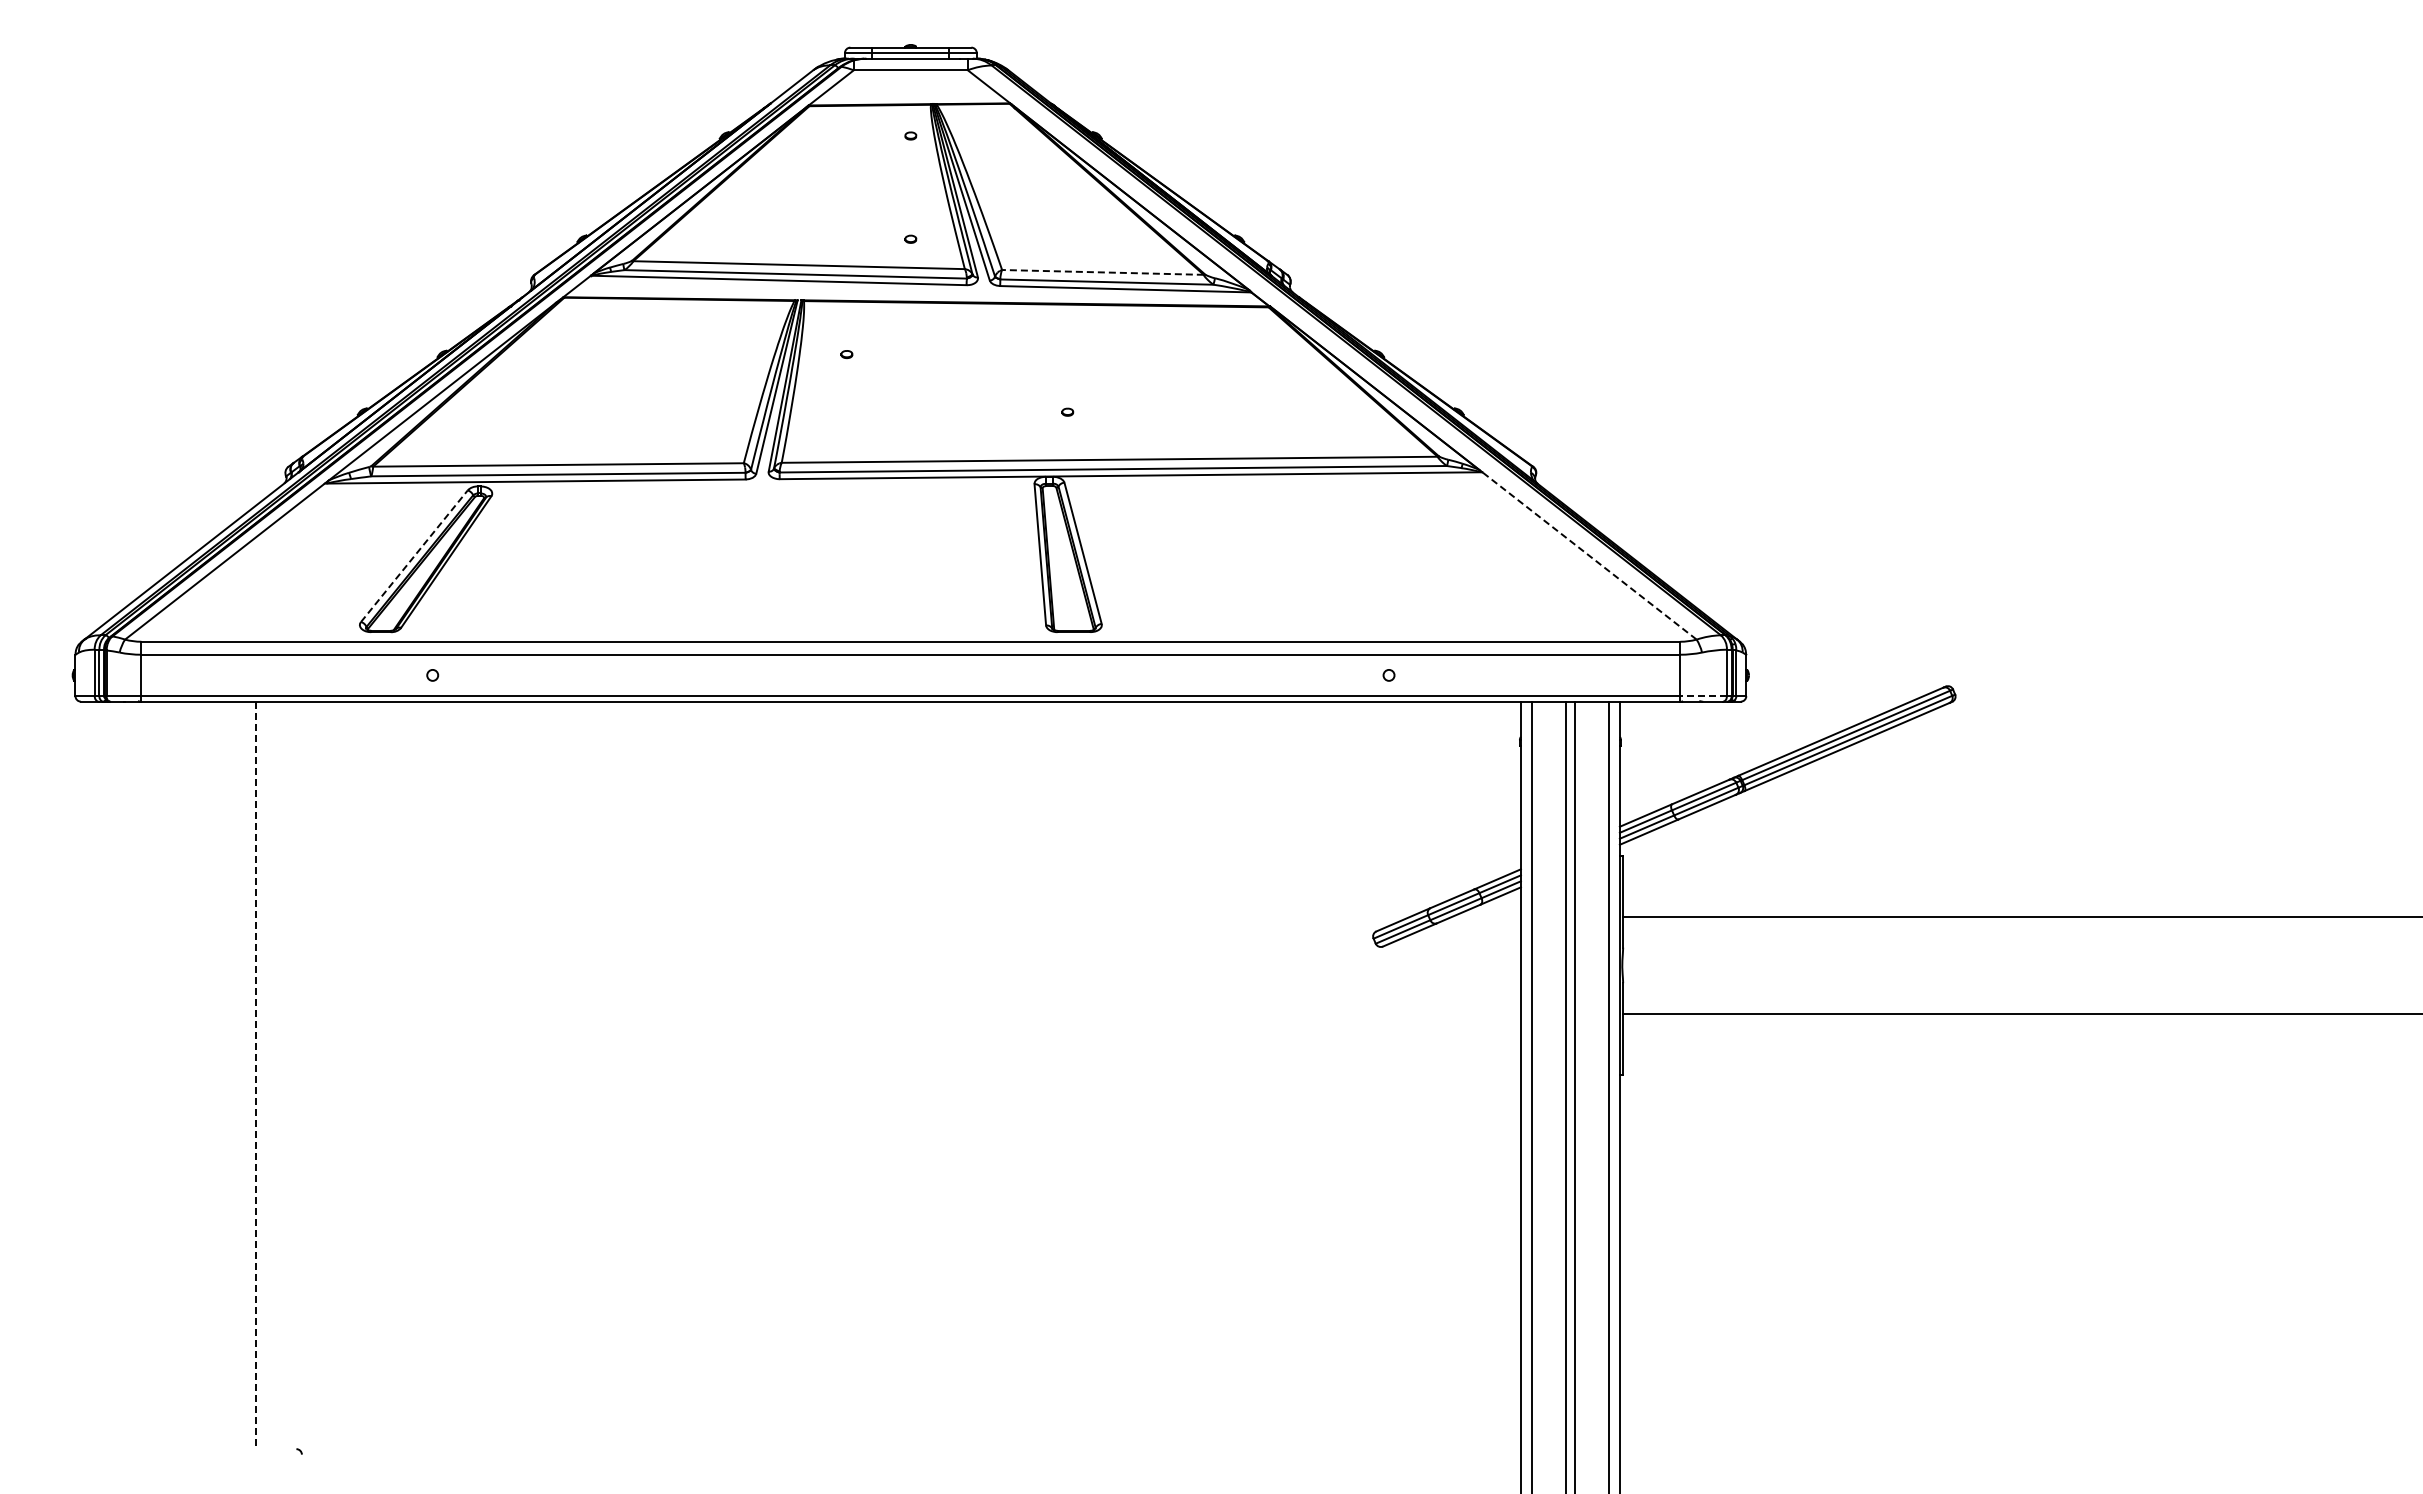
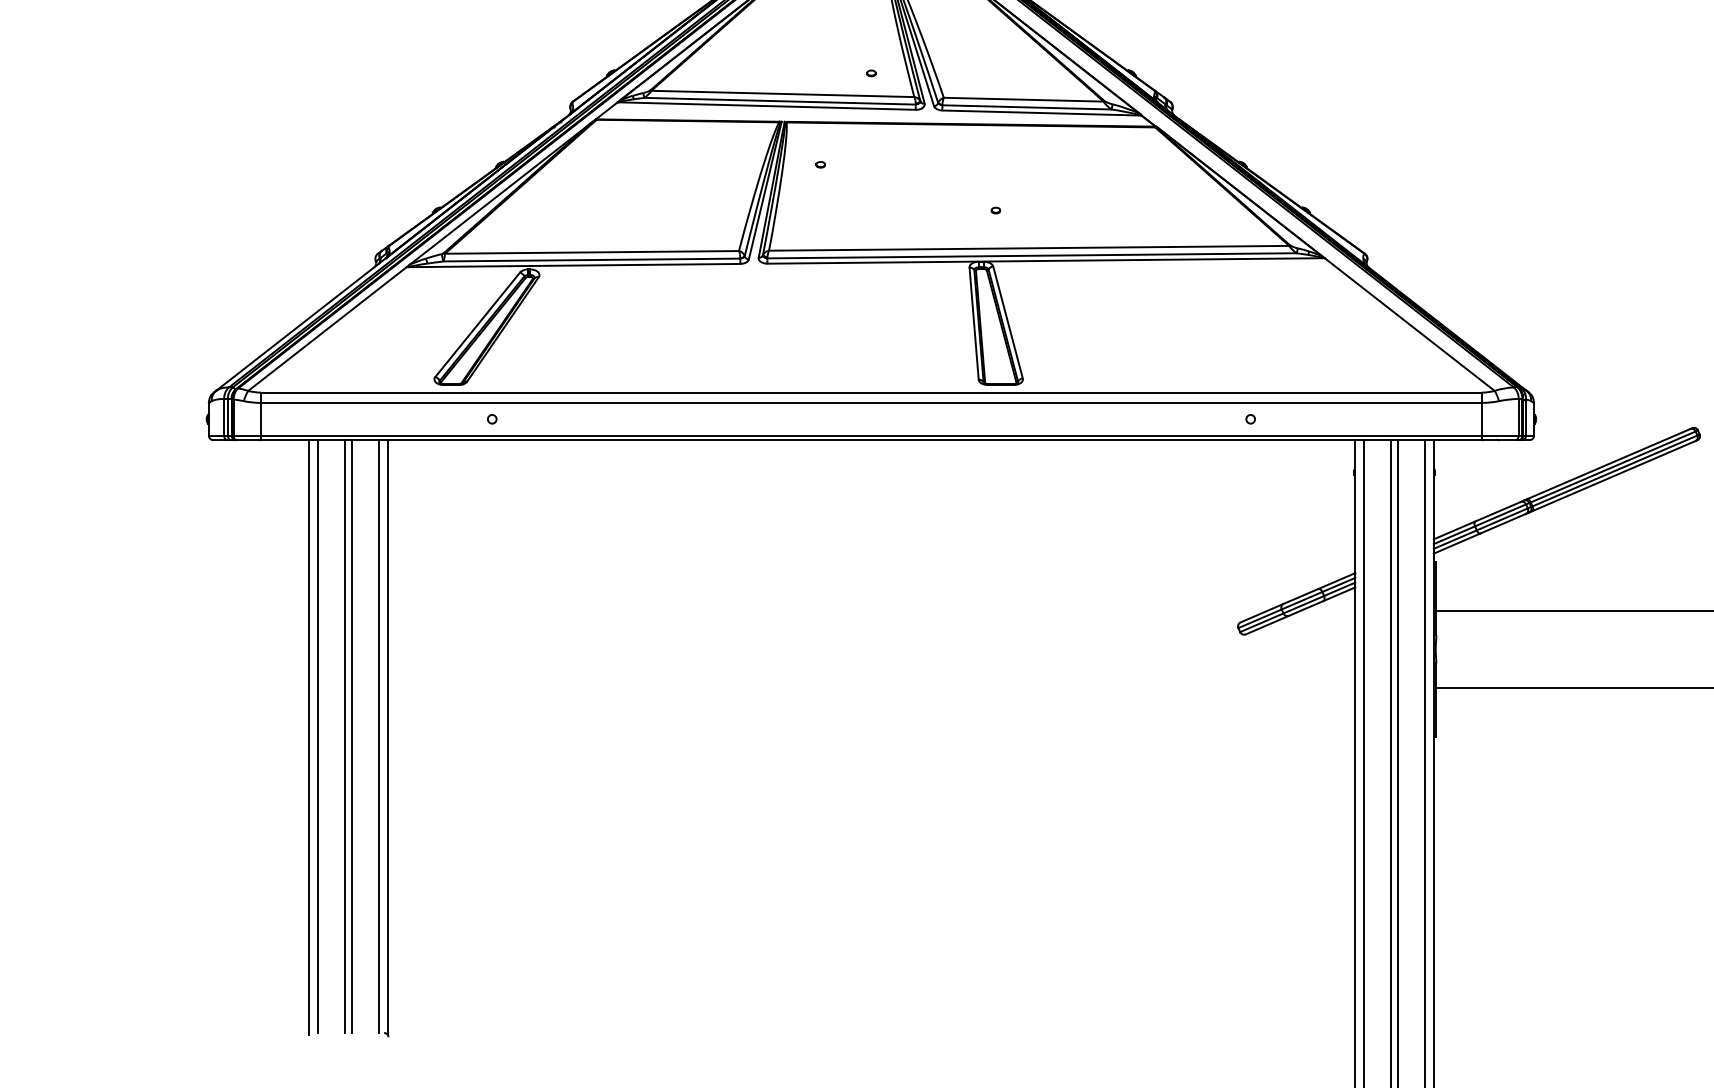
line: (1102, 272) -> (1023, 99), dashed -> solid
line: (1589, 555) -> (1409, 324), dashed -> solid
line: (414, 556) -> (477, 325), dashed -> solid
line: (1703, 696) -> (1500, 436), dashed -> solid
line: (212, 1075) -> (317, 736), added
line: (246, 1075) -> (344, 736), added
line: (255, 1075) -> (351, 736), dashed -> solid
line: (289, 1075) -> (378, 736), added
line: (201, 1076) -> (308, 737), added
line: (300, 1076) -> (387, 737), added

